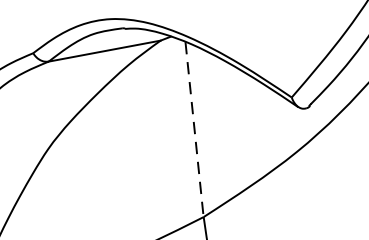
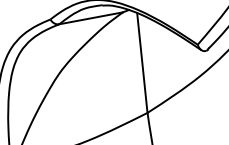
line: (194, 130) -> (142, 63), dashed -> solid

